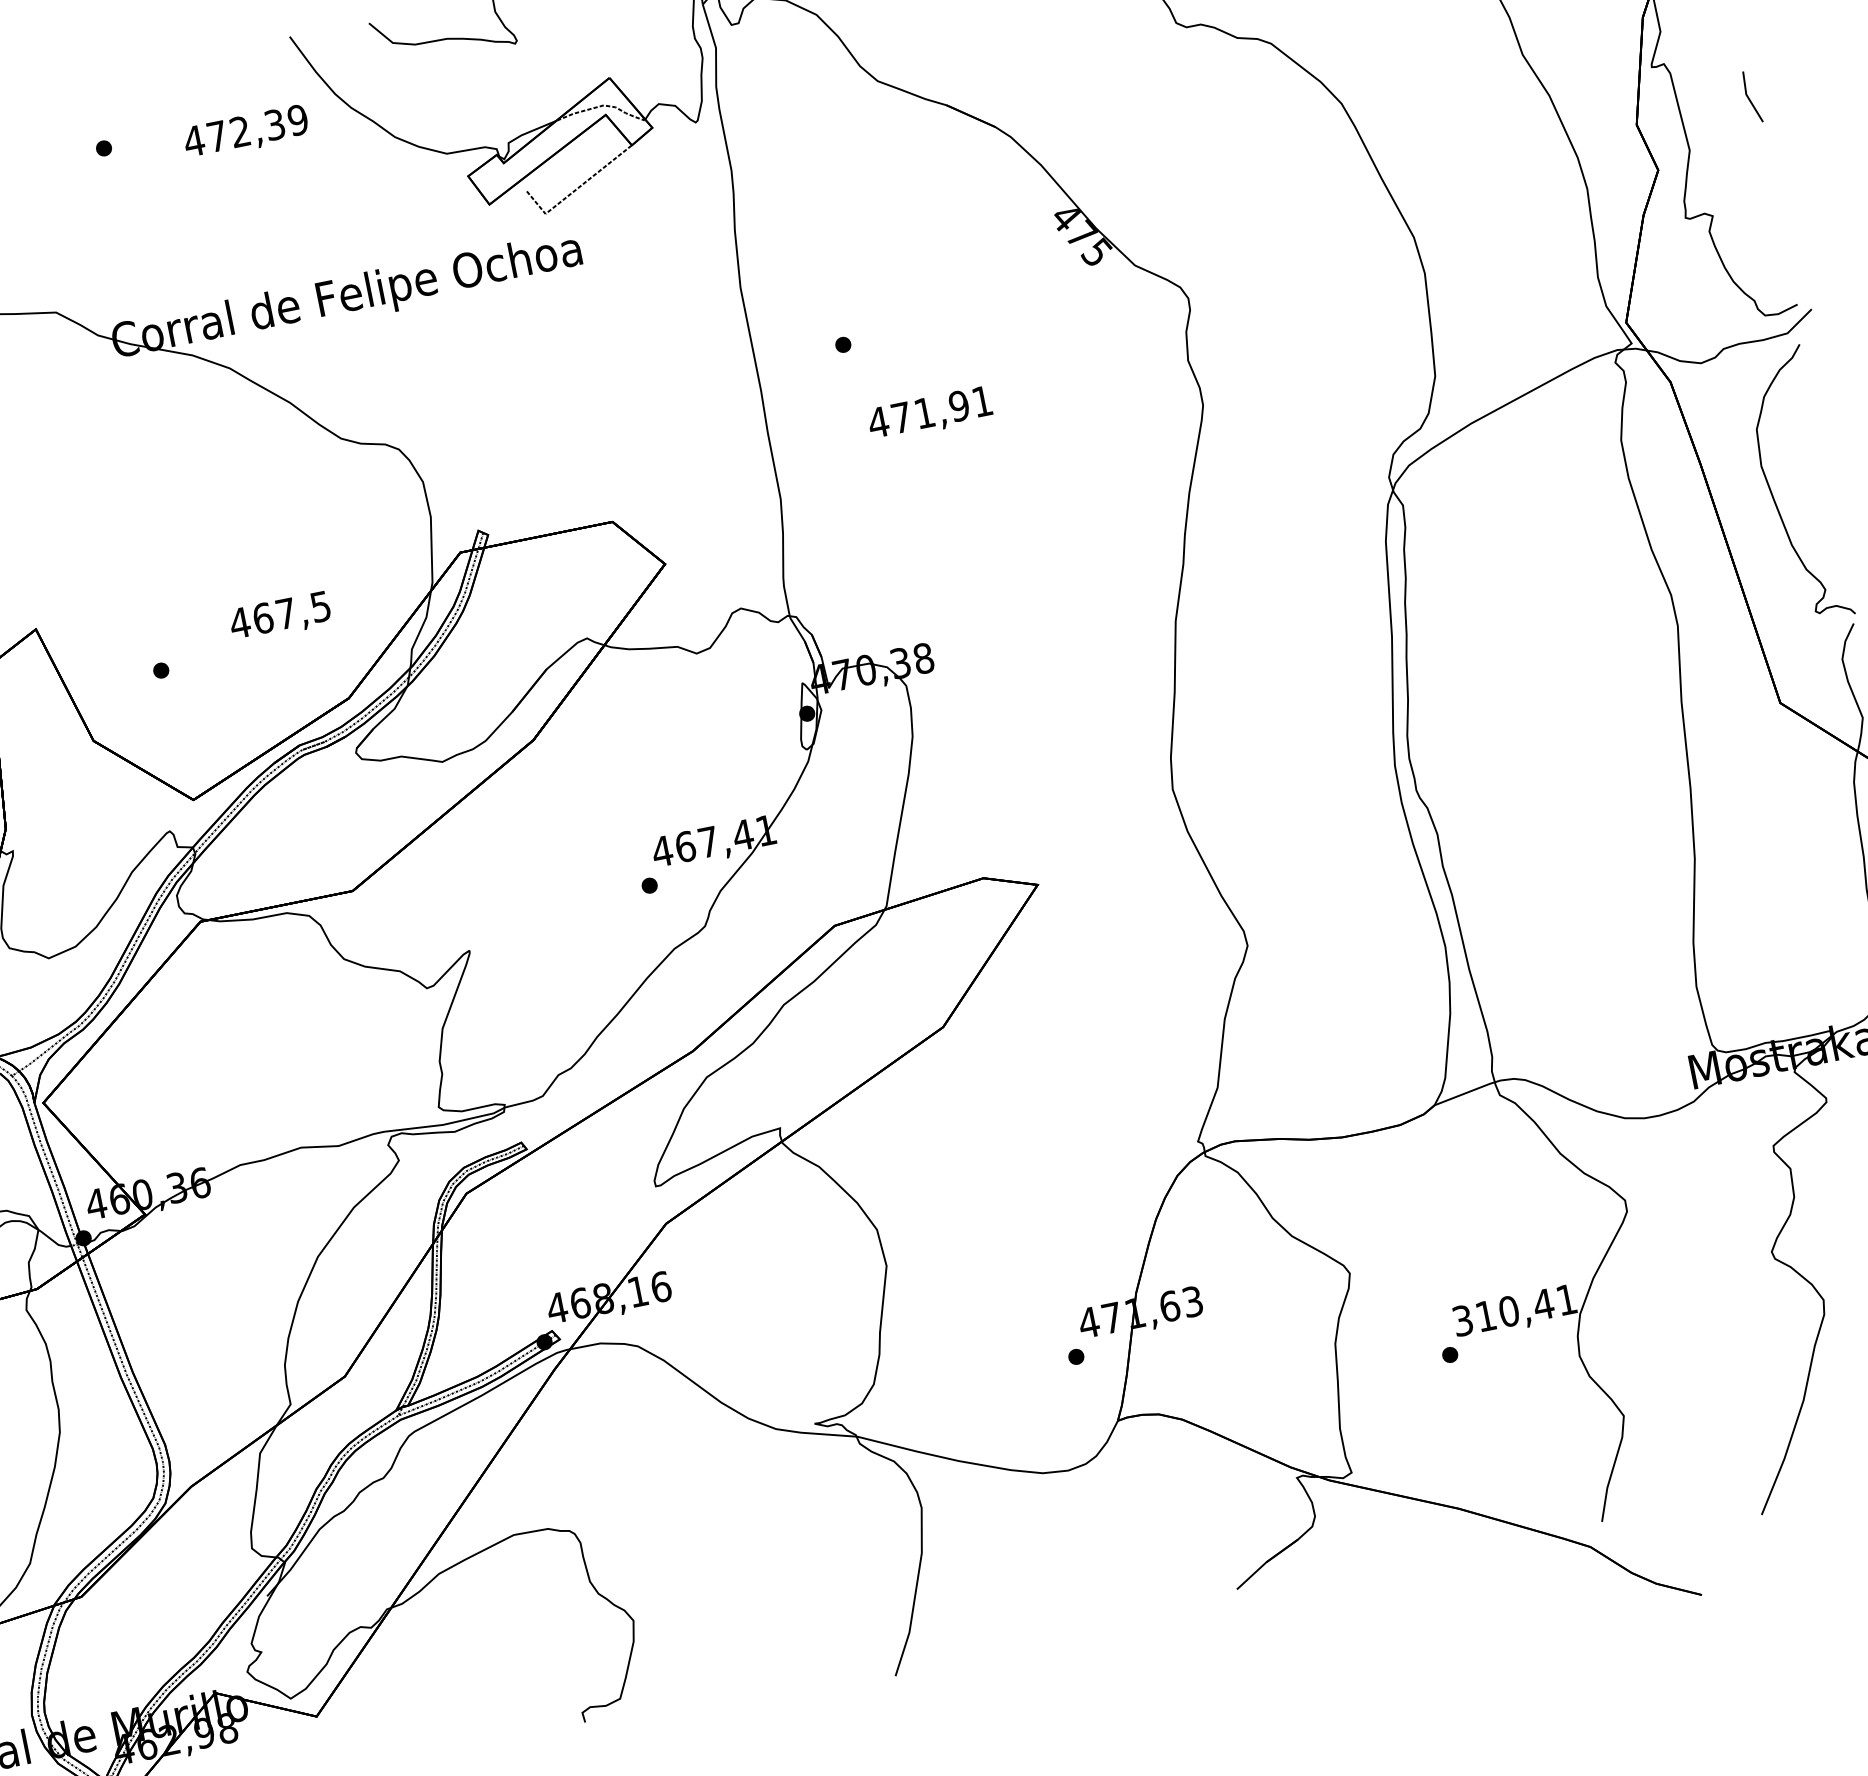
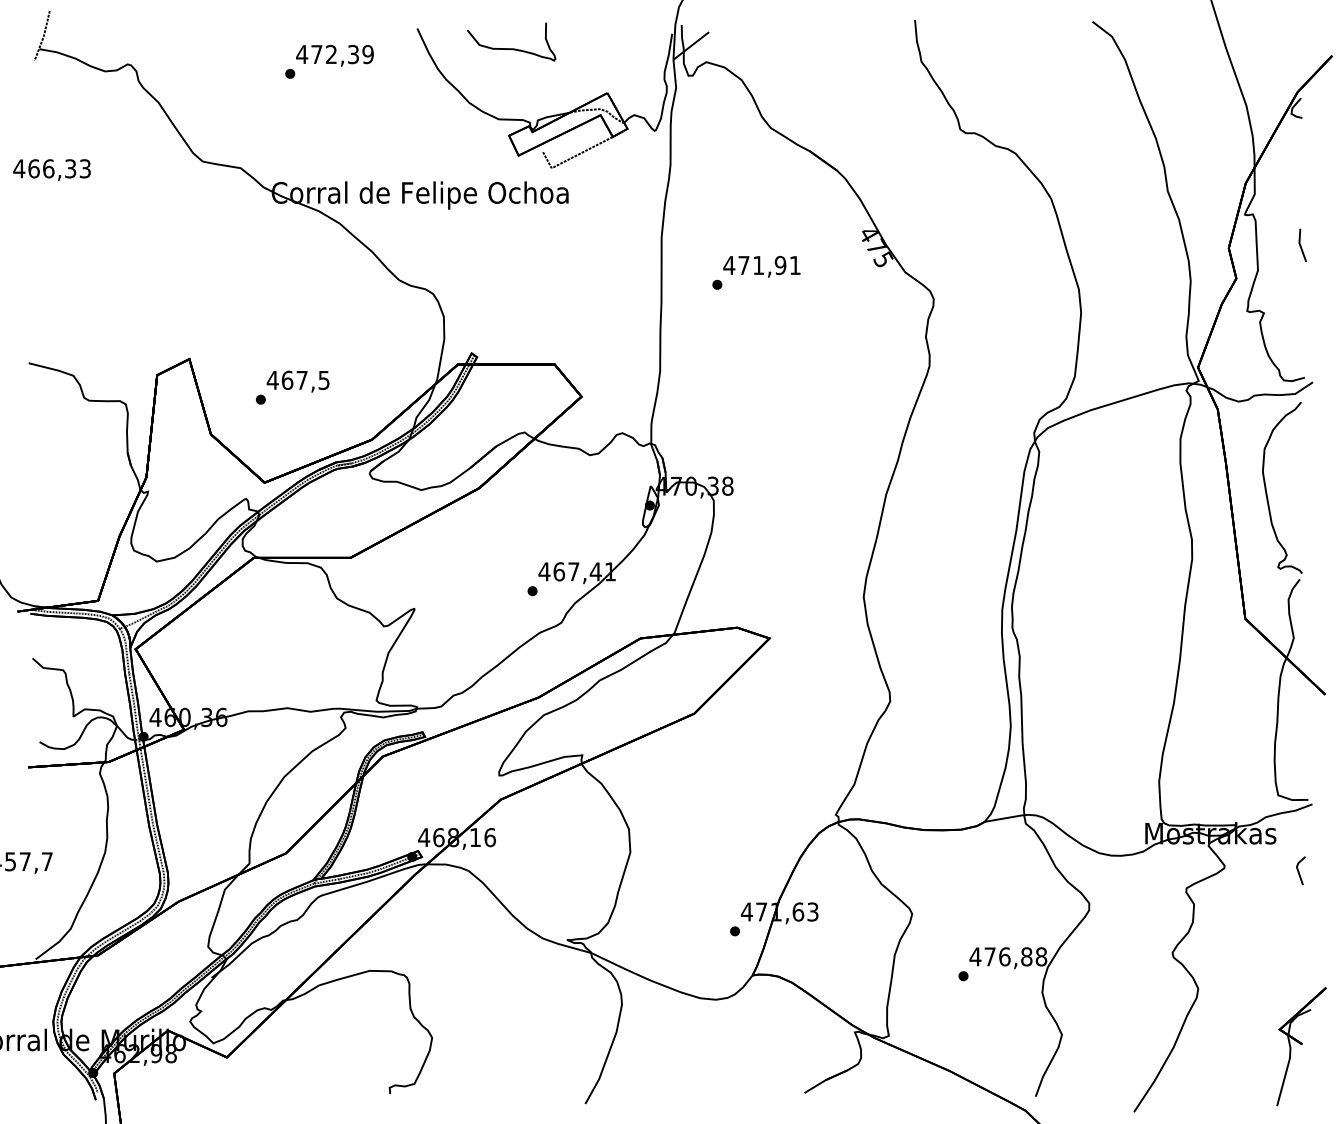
text: (245, 132) -> (334, 55), moved
text: (929, 413) -> (761, 266), moved
text: (279, 616) -> (297, 381), moved
text: (1514, 1309) -> (1008, 956), 310,41 -> 476,88

